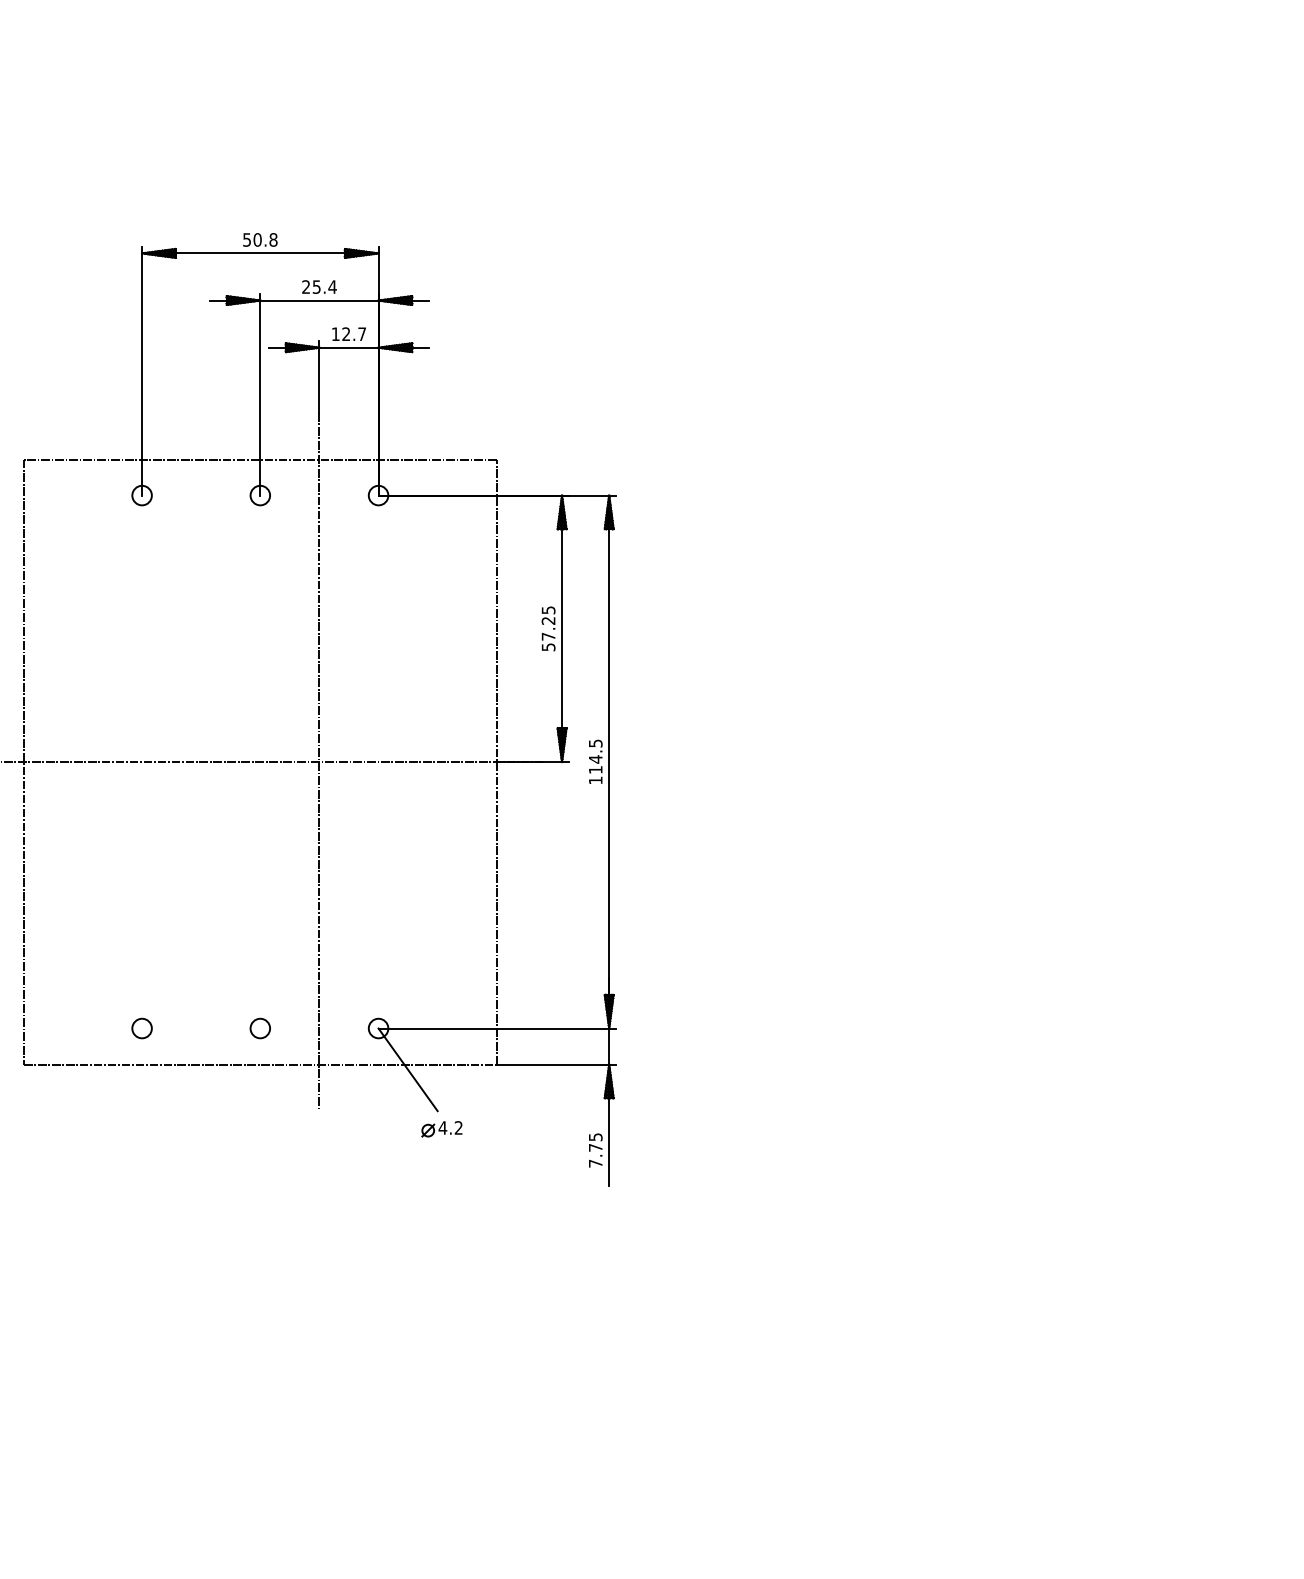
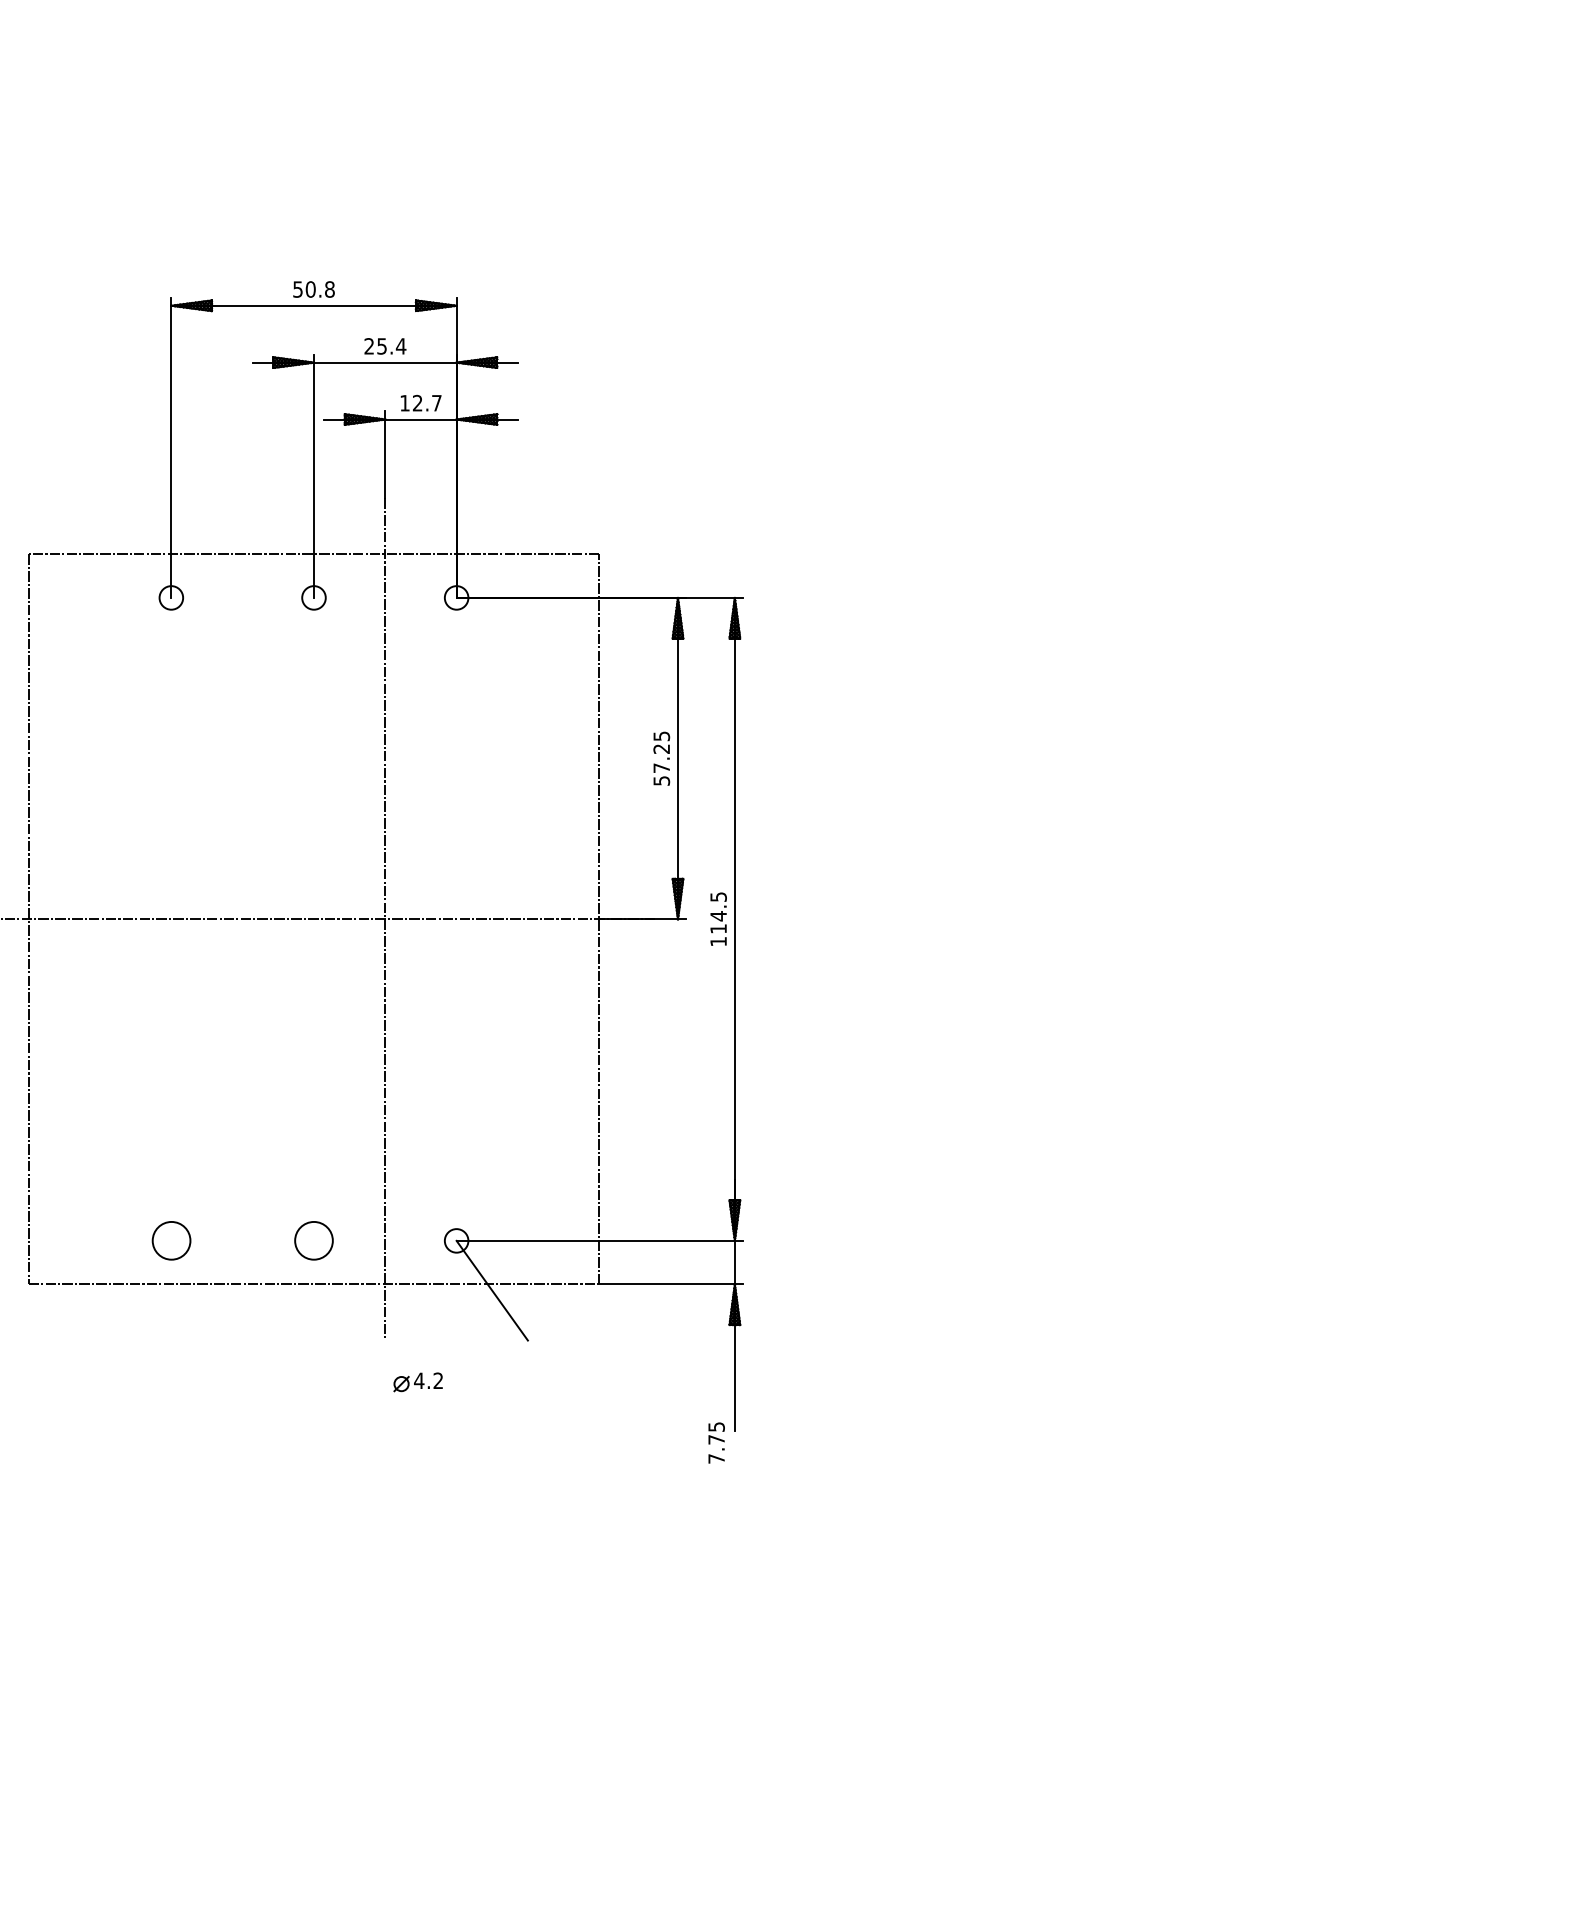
circle: (141, 1028) -> (170, 1240), size x1.6
circle: (259, 1028) -> (313, 1240), size x1.6
part: (441, 1129) -> (417, 1382), moved
text: (595, 1150) -> (716, 1442), moved

